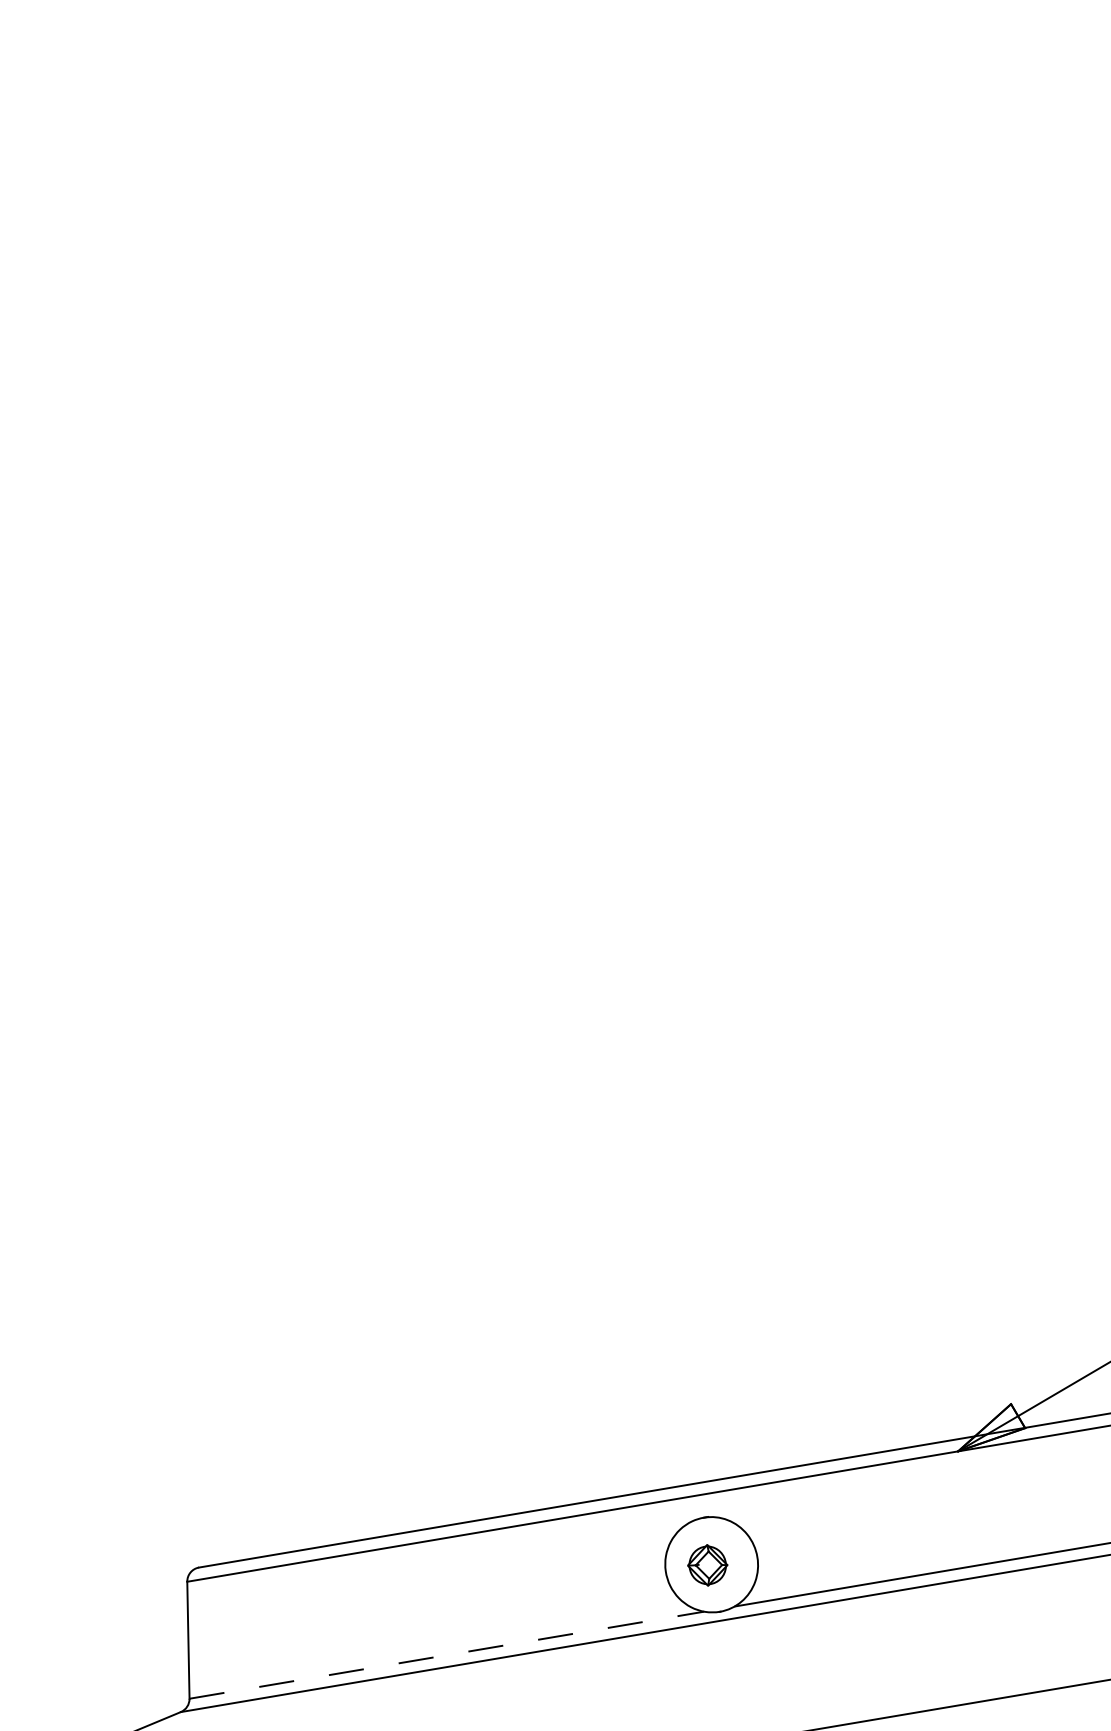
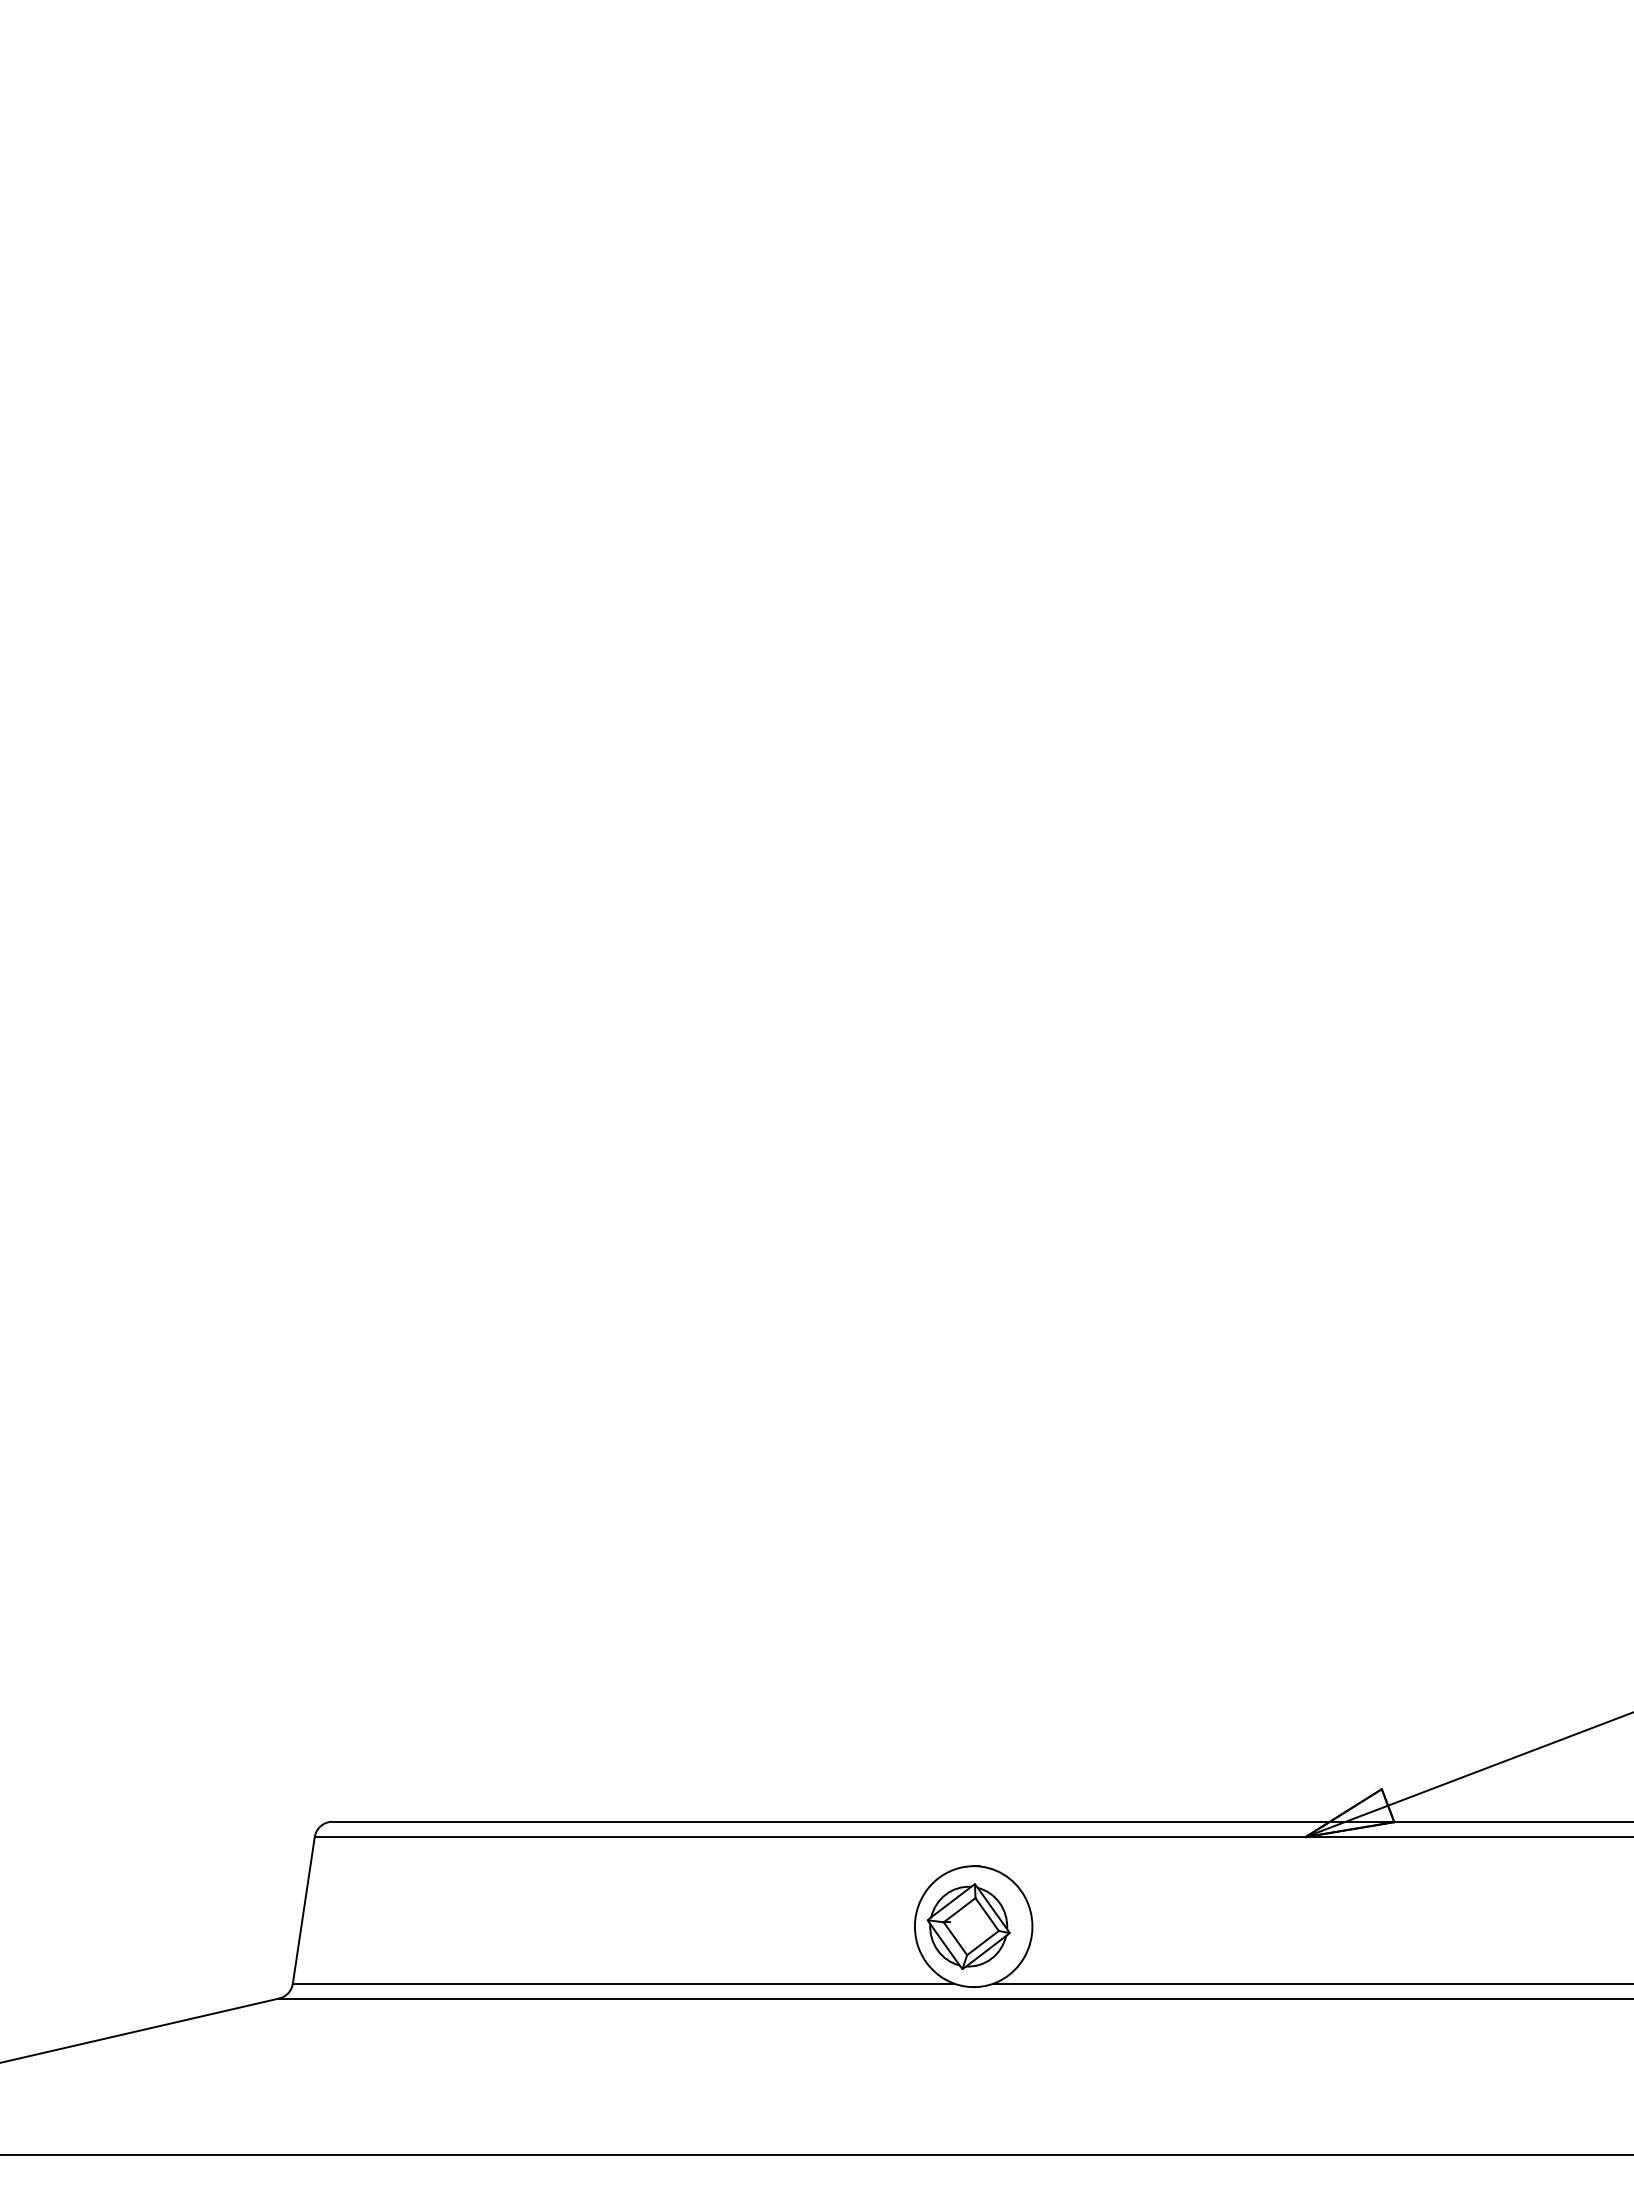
part: (707, 1565) -> (968, 1926), size x1.67
line: (446, 1655) -> (623, 1983), dashed -> solid

